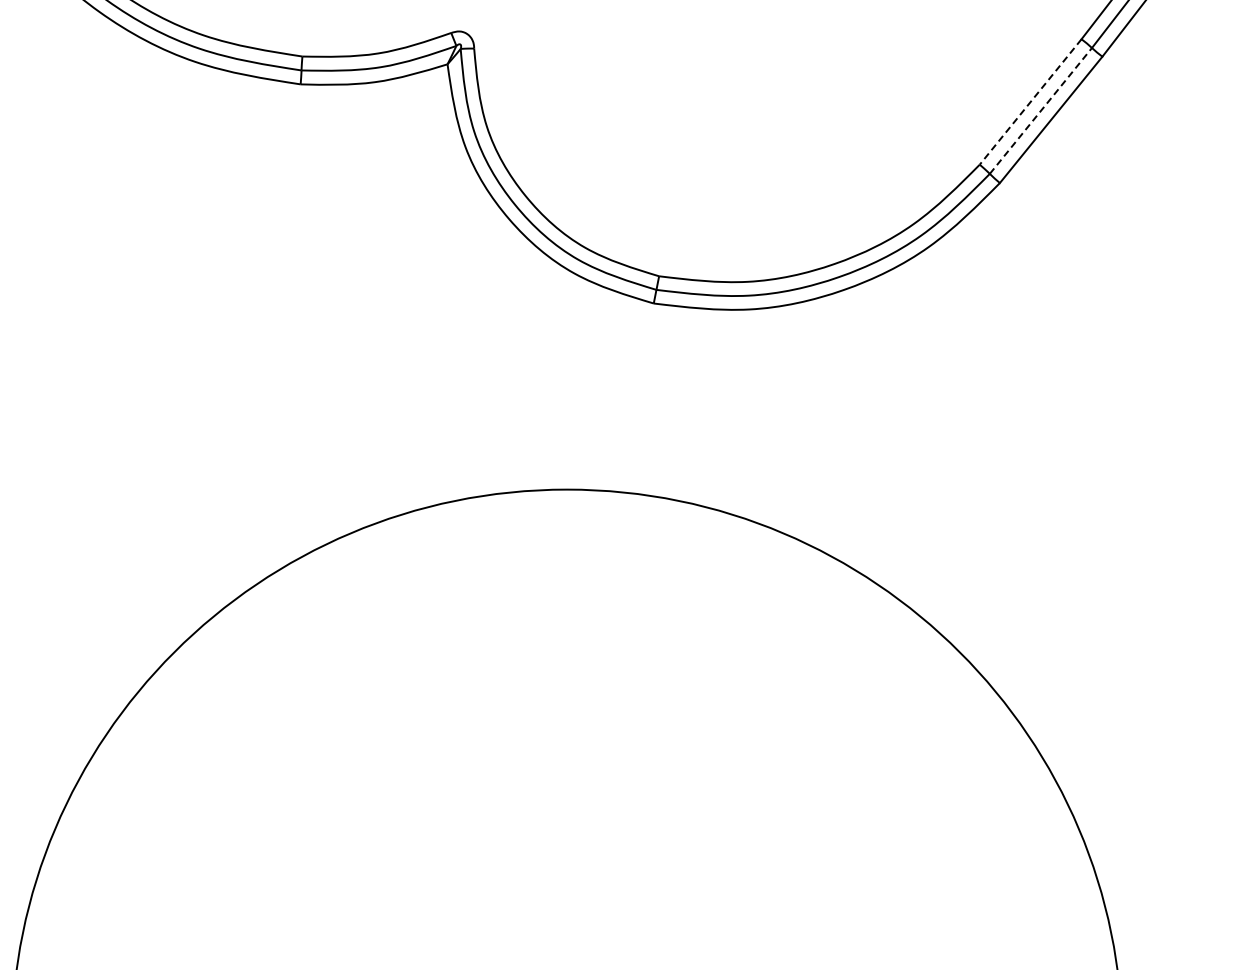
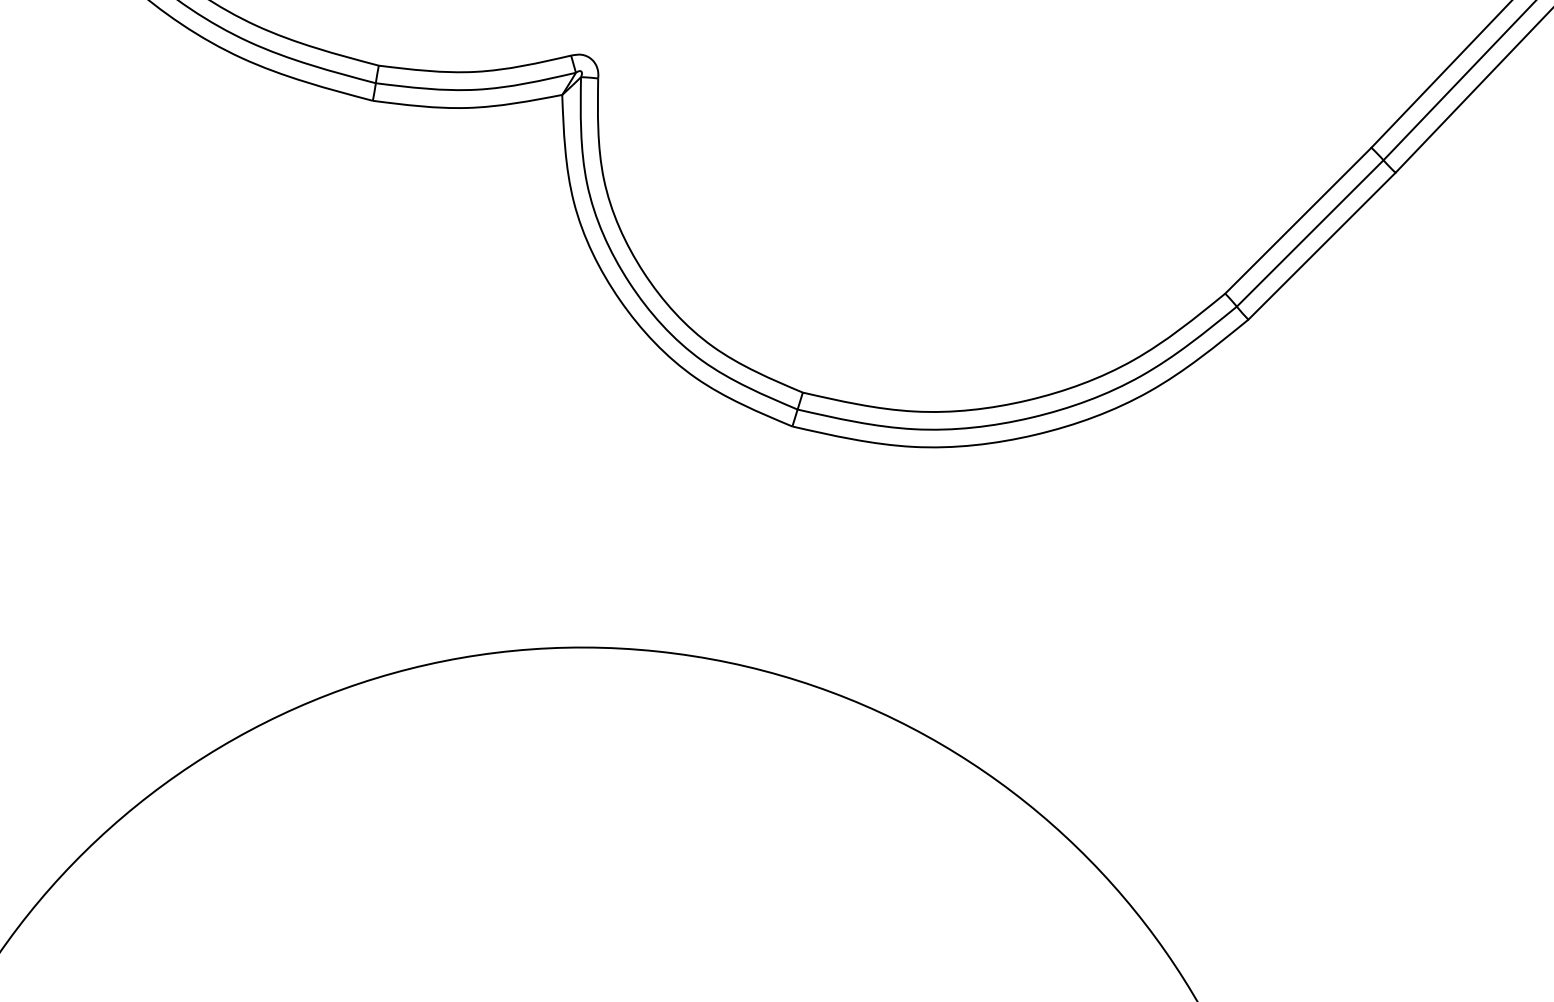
line: (1030, 101) -> (1298, 220), dashed -> solid
line: (1041, 110) -> (1310, 232), dashed -> solid

